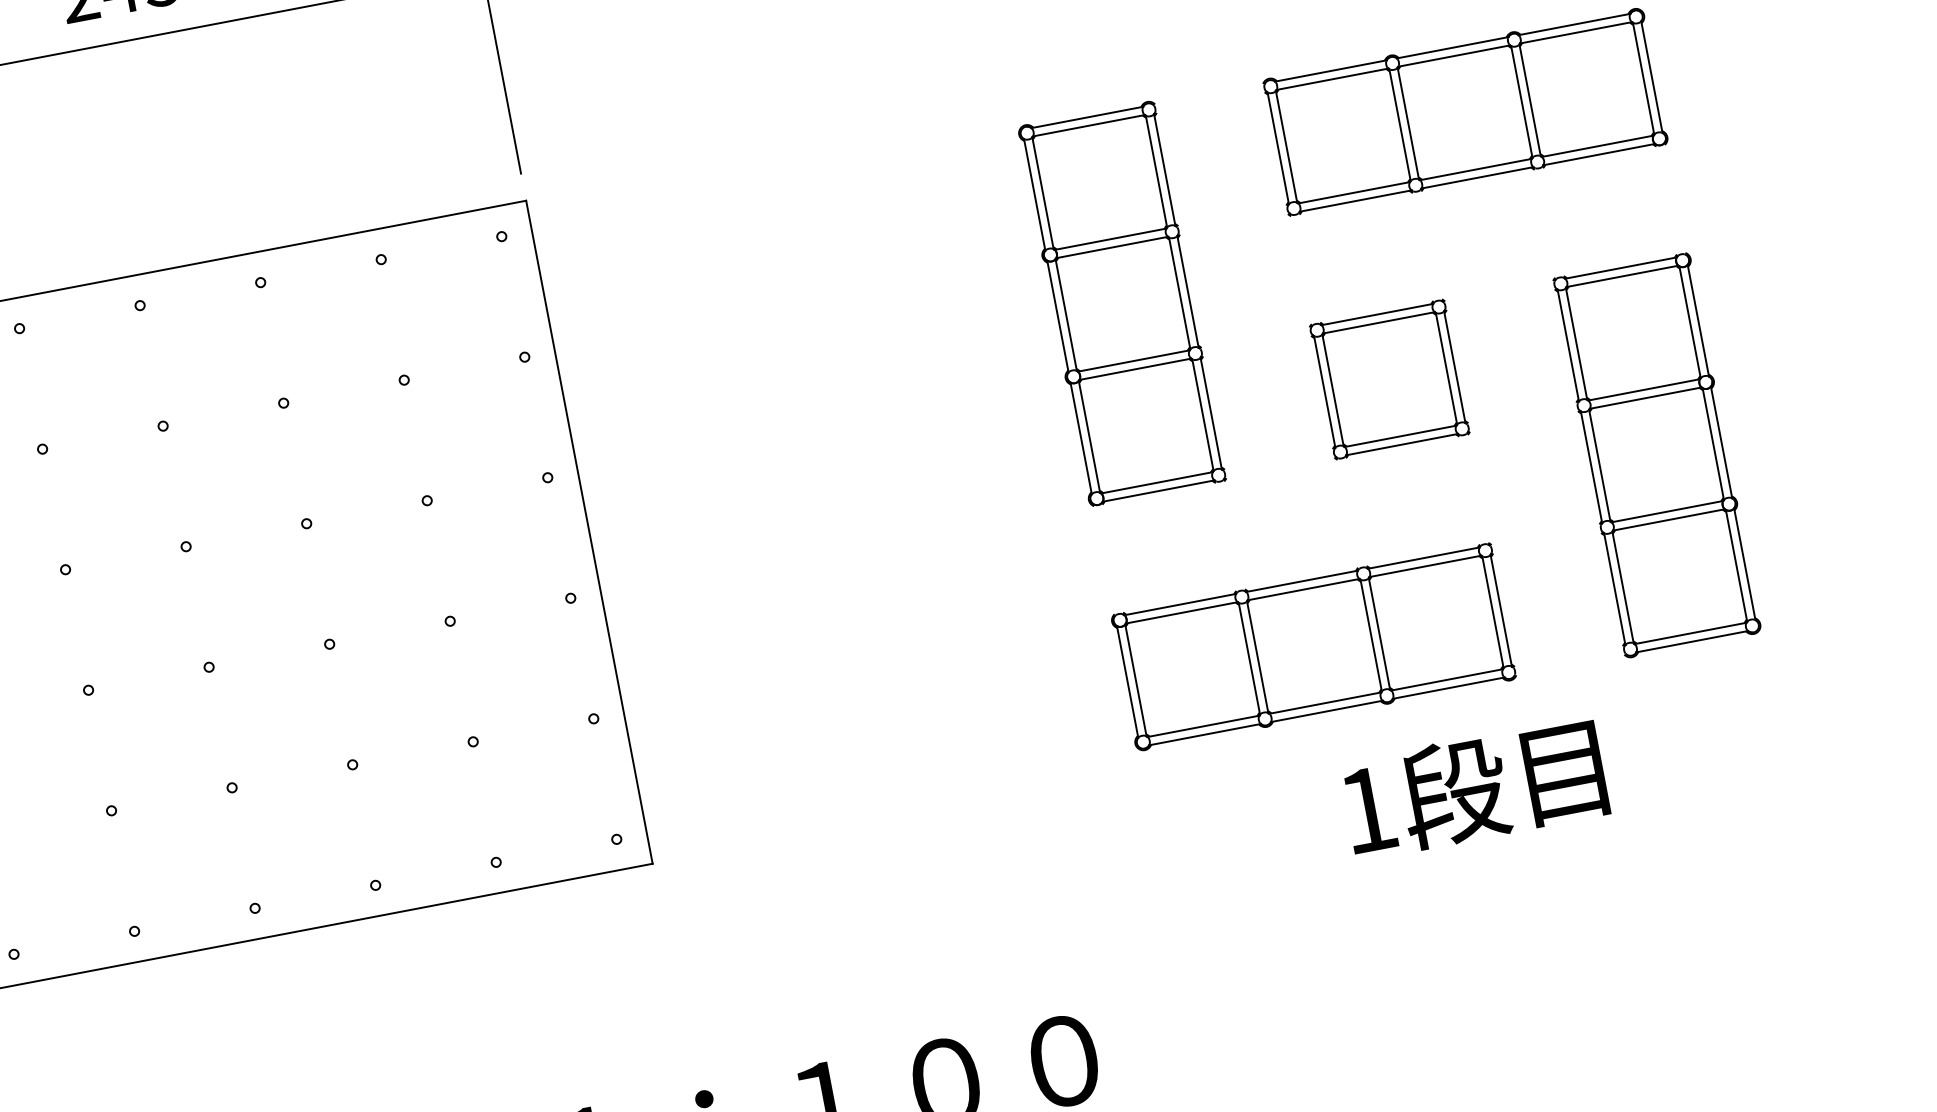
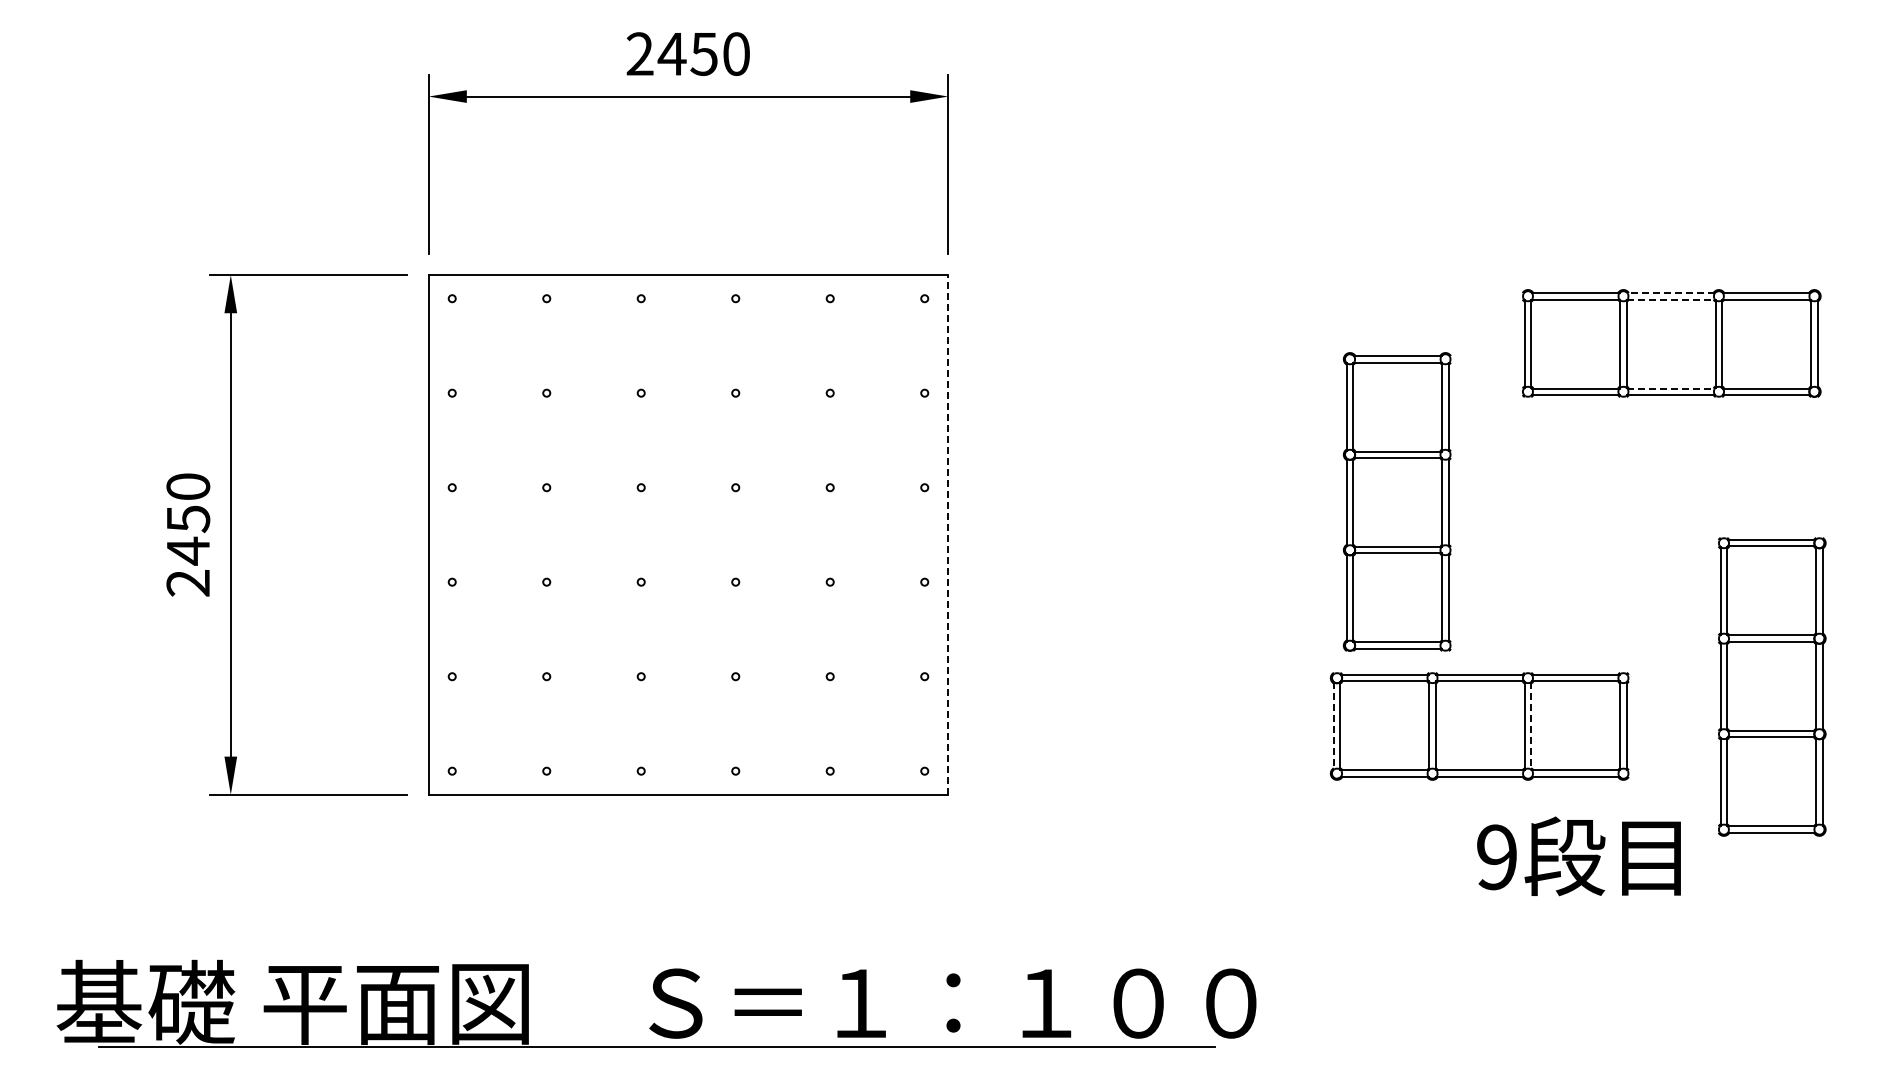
line: (1453, 48) -> (1671, 293), solid -> dashed
line: (1454, 55) -> (1671, 299), solid -> dashed
line: (1476, 169) -> (1671, 388), solid -> dashed
part: (1121, 303) -> (1396, 501), moved
part: (1389, 379) -> (1575, 534), removed
part: (1657, 454) -> (1772, 686), moved
line: (589, 531) -> (948, 534), solid -> dashed
line: (1379, 633) -> (1531, 725), solid -> dashed
line: (1127, 681) -> (1333, 725), solid -> dashed
text: (1367, 810) -> (1496, 857), 1 -> 9

